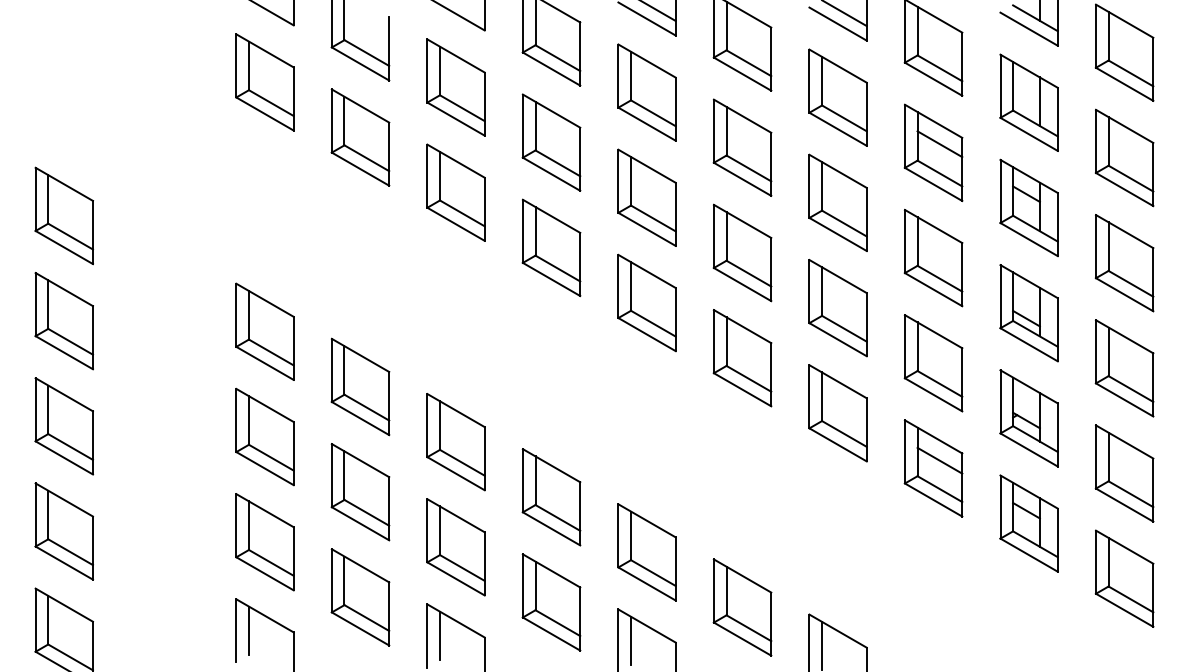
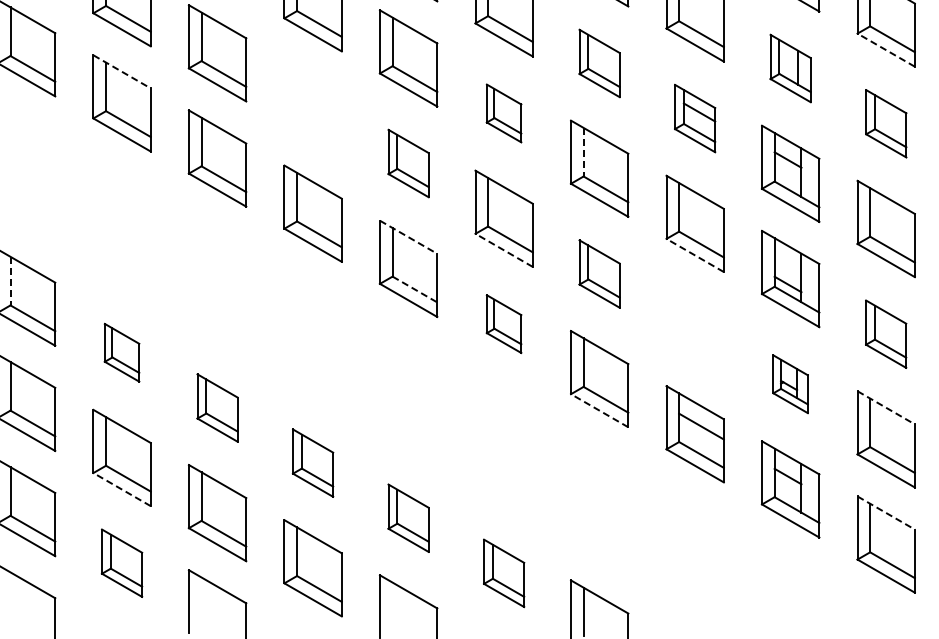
line: (1124, 84) -> (886, 50), solid -> dashed
part: (837, 97) -> (599, 63), size x0.7
part: (1028, 102) -> (790, 68), size x0.7
line: (360, 106) -> (122, 72), solid -> dashed
part: (551, 142) -> (313, 108), removed
part: (742, 147) -> (504, 113), size x0.6
part: (933, 152) -> (695, 118), size x0.7
part: (1124, 157) -> (886, 123), size x0.7
line: (822, 186) -> (584, 152), solid -> dashed
part: (646, 197) -> (408, 163), size x0.7
line: (647, 271) -> (409, 237), solid -> dashed
line: (742, 284) -> (504, 250), solid -> dashed
line: (933, 289) -> (695, 255), solid -> dashed
part: (837, 308) -> (599, 274), size x0.7
line: (248, 315) -> (10, 281), solid -> dashed
line: (653, 323) -> (415, 289), solid -> dashed
part: (742, 358) -> (504, 324), size x0.6
part: (933, 363) -> (695, 329), removed
part: (1124, 368) -> (886, 334), size x0.7
part: (360, 386) -> (122, 352), size x0.6
part: (1028, 418) -> (790, 384), size x0.6
part: (455, 442) -> (217, 408), size x0.7
line: (1125, 442) -> (887, 408), solid -> dashed
line: (837, 444) -> (599, 410), solid -> dashed
part: (551, 497) -> (313, 463), size x0.7
line: (360, 523) -> (122, 489), solid -> dashed
line: (1125, 547) -> (887, 513), solid -> dashed
part: (646, 552) -> (408, 518), size x0.7
part: (360, 597) -> (122, 563), size x0.7
part: (742, 607) -> (504, 573), size x0.7
line: (248, 630) -> (10, 596), removed
line: (440, 635) -> (202, 601), removed
line: (631, 640) -> (393, 606), removed

